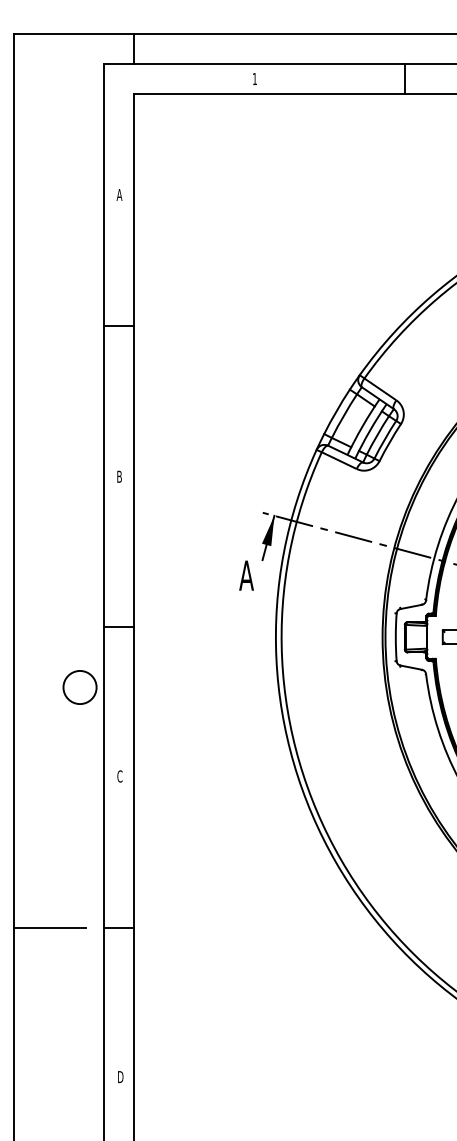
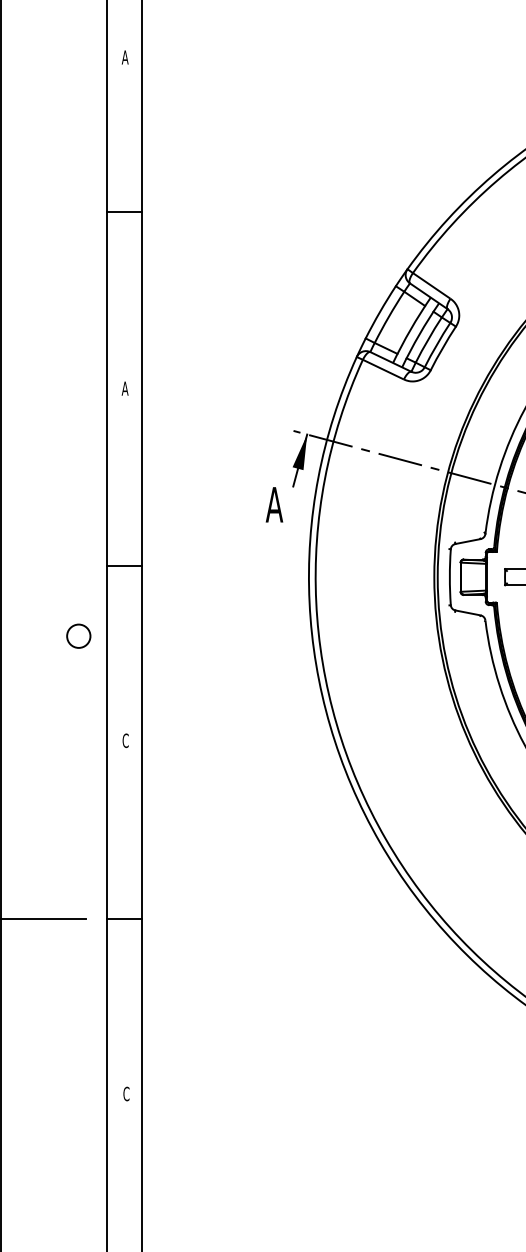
text: (119, 476) -> (125, 388), B -> A
circle: (79, 687) -> (78, 636), size x0.6
text: (120, 1076) -> (126, 1093), D -> C

